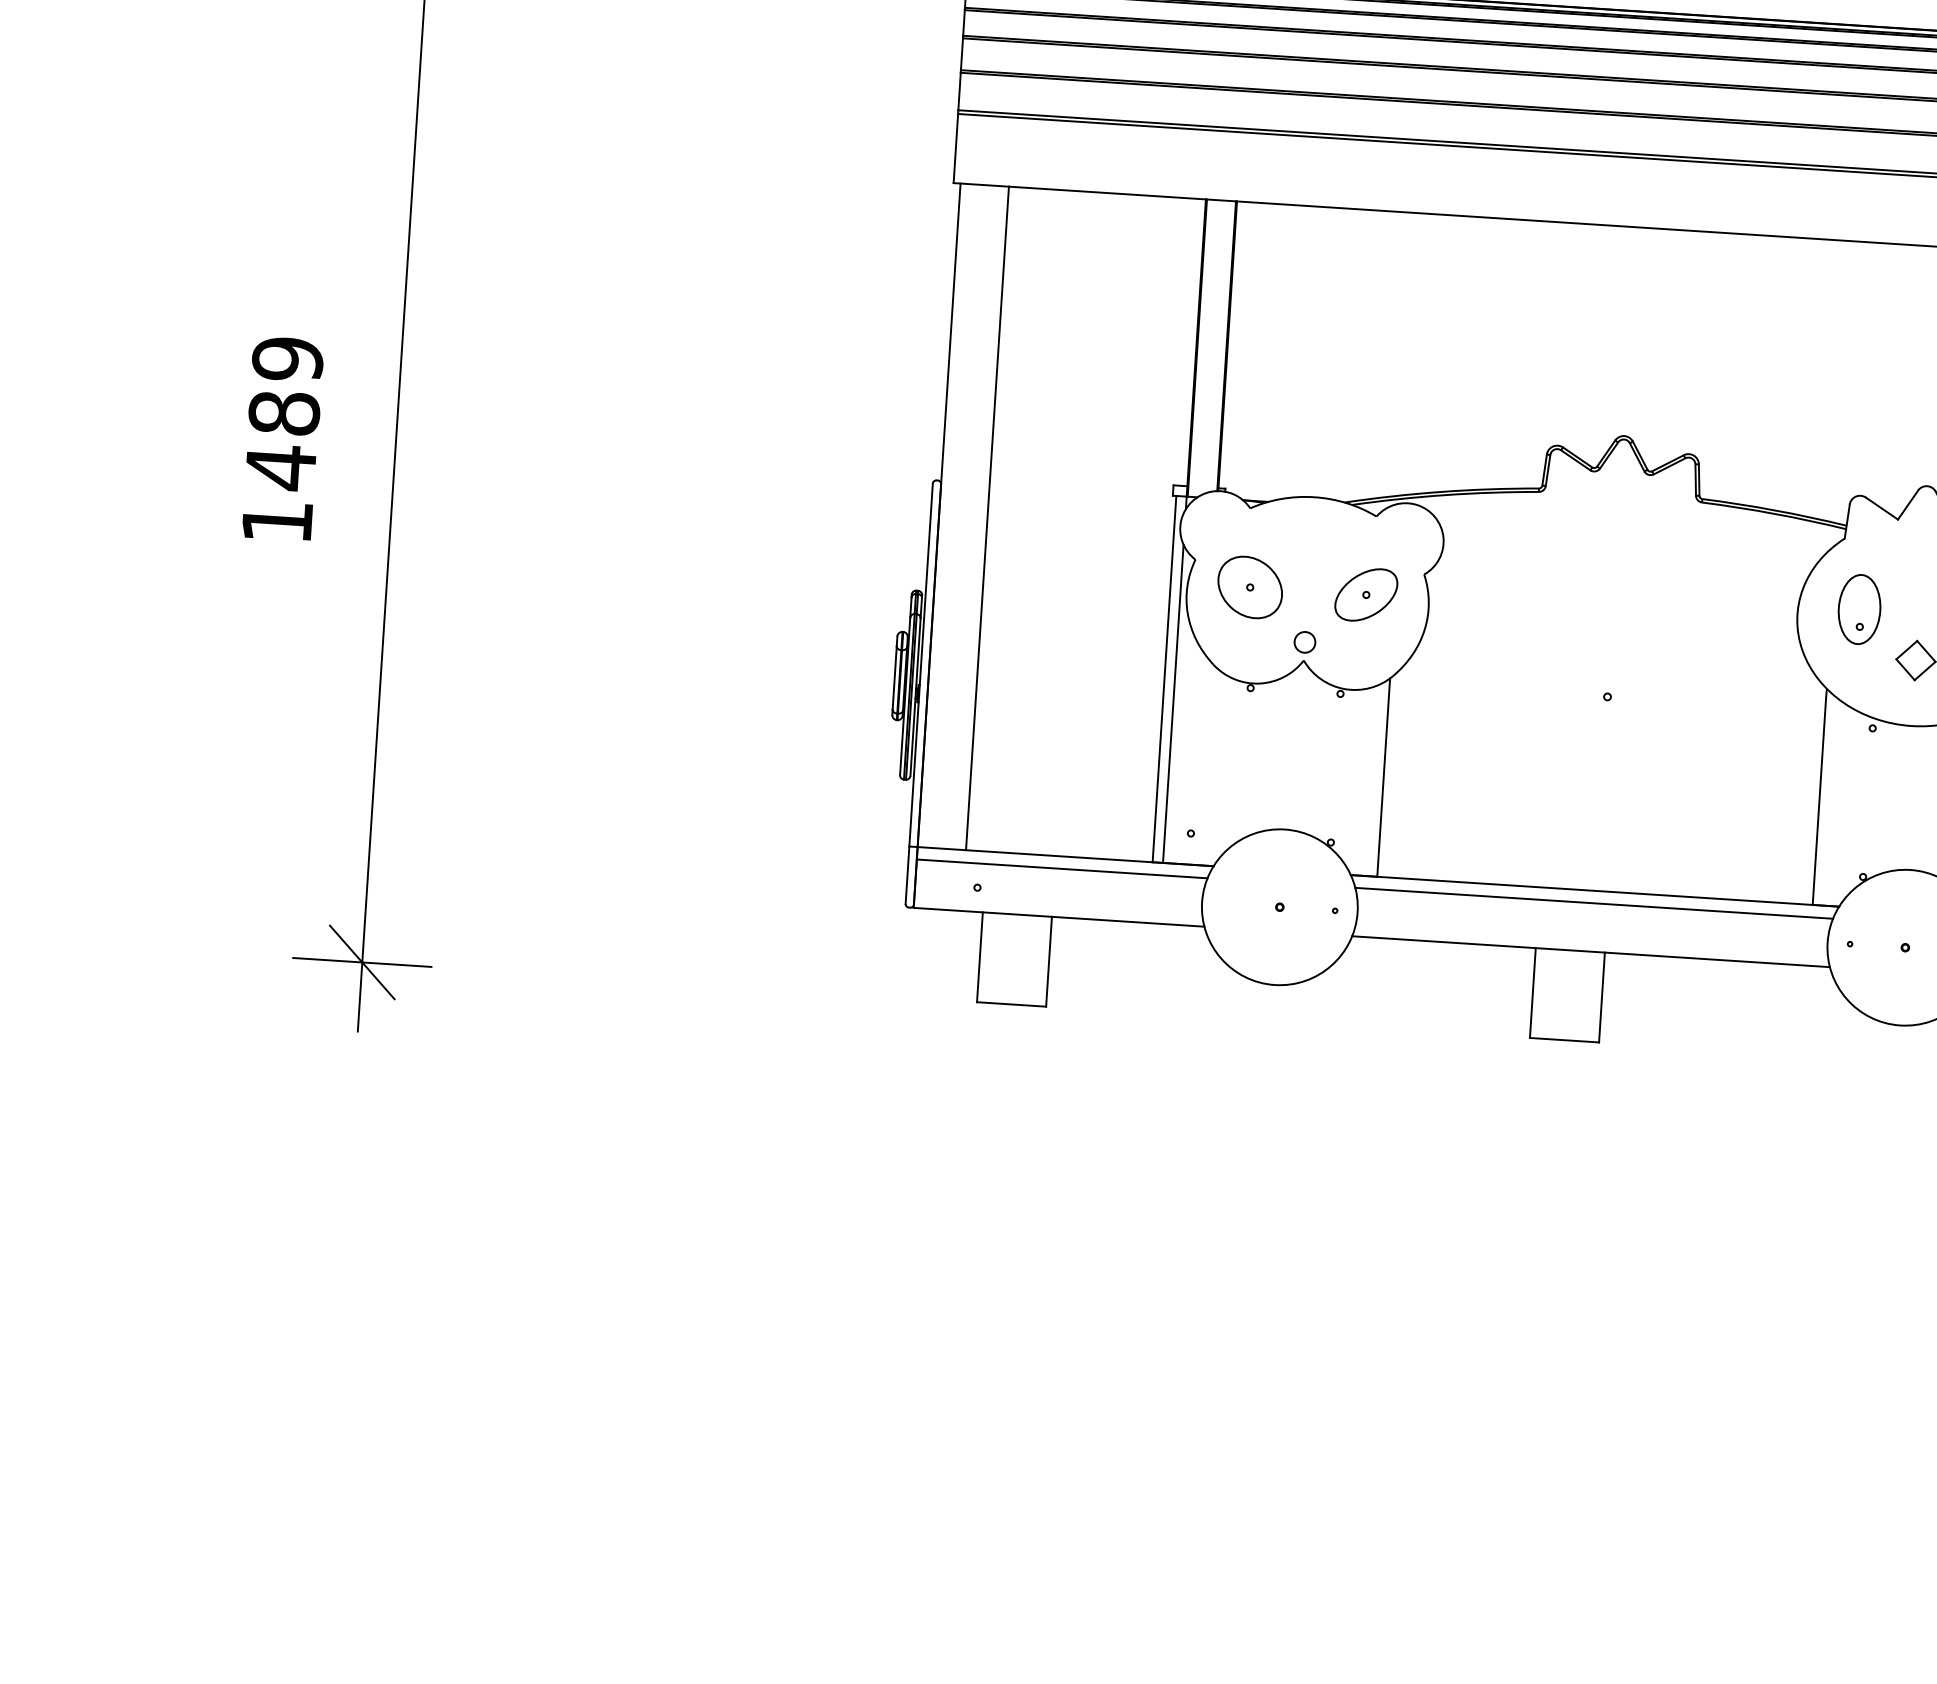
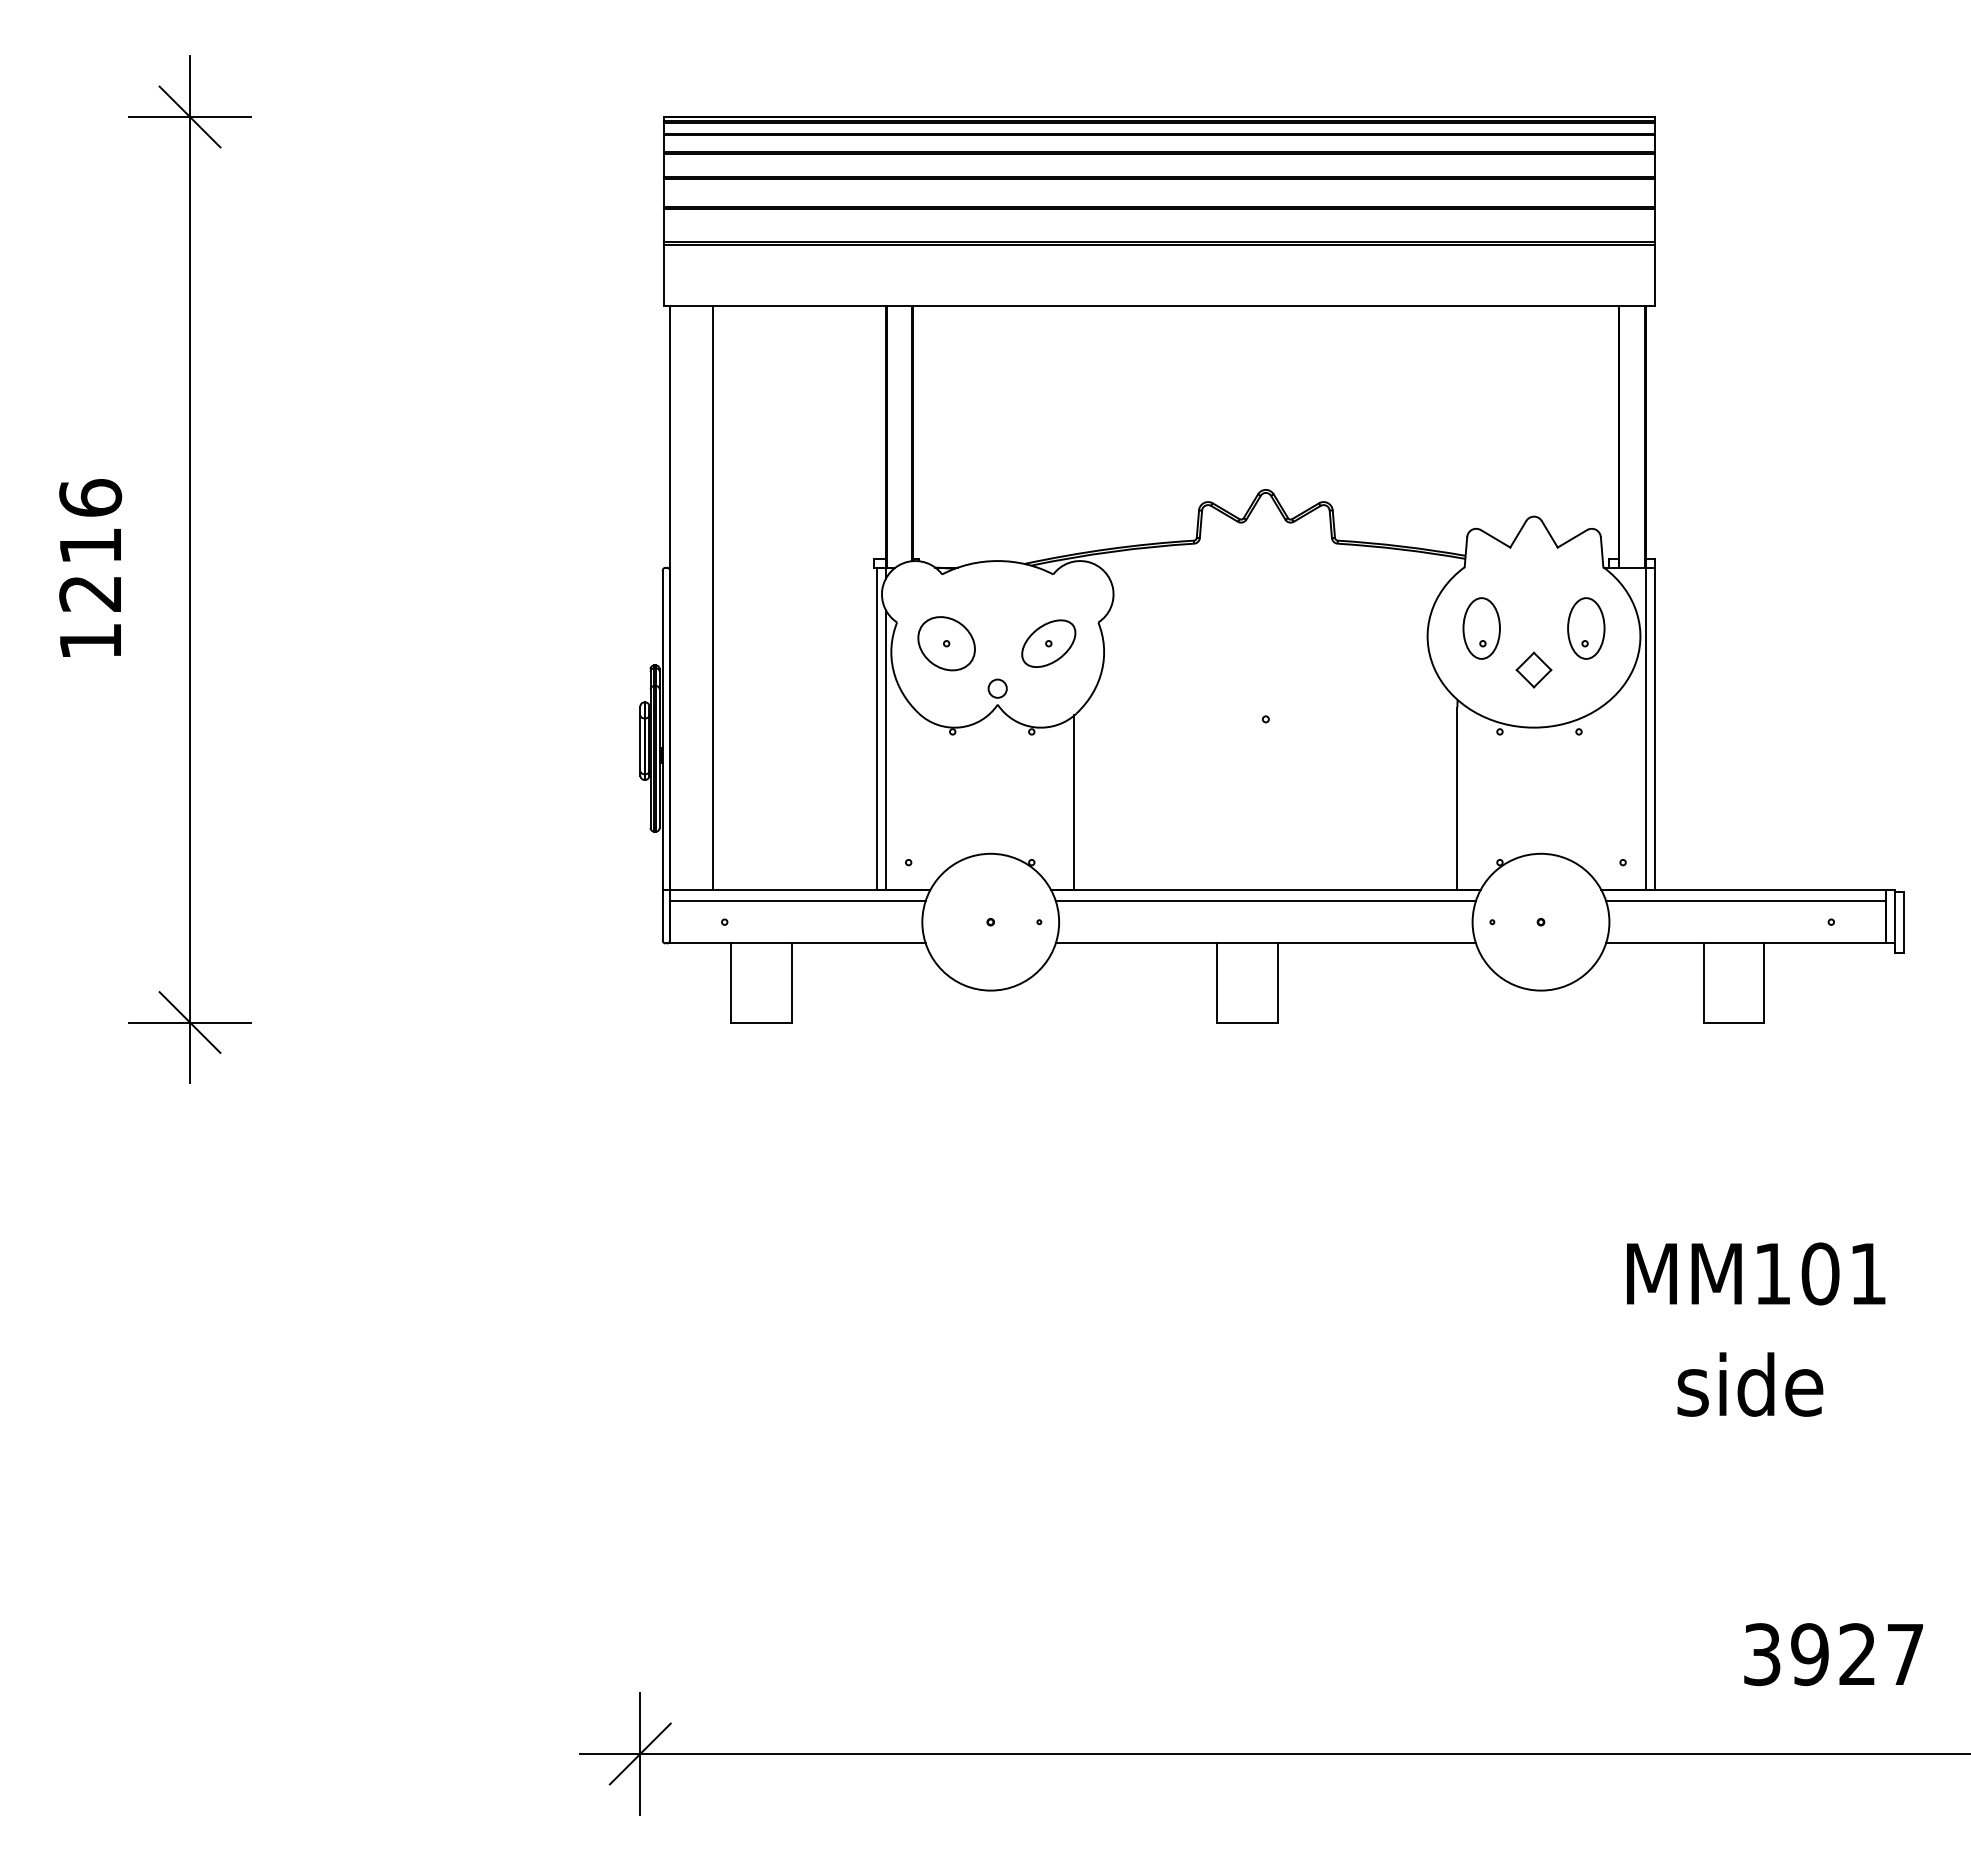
text: (284, 414) -> (90, 546), 1489 -> 1216

